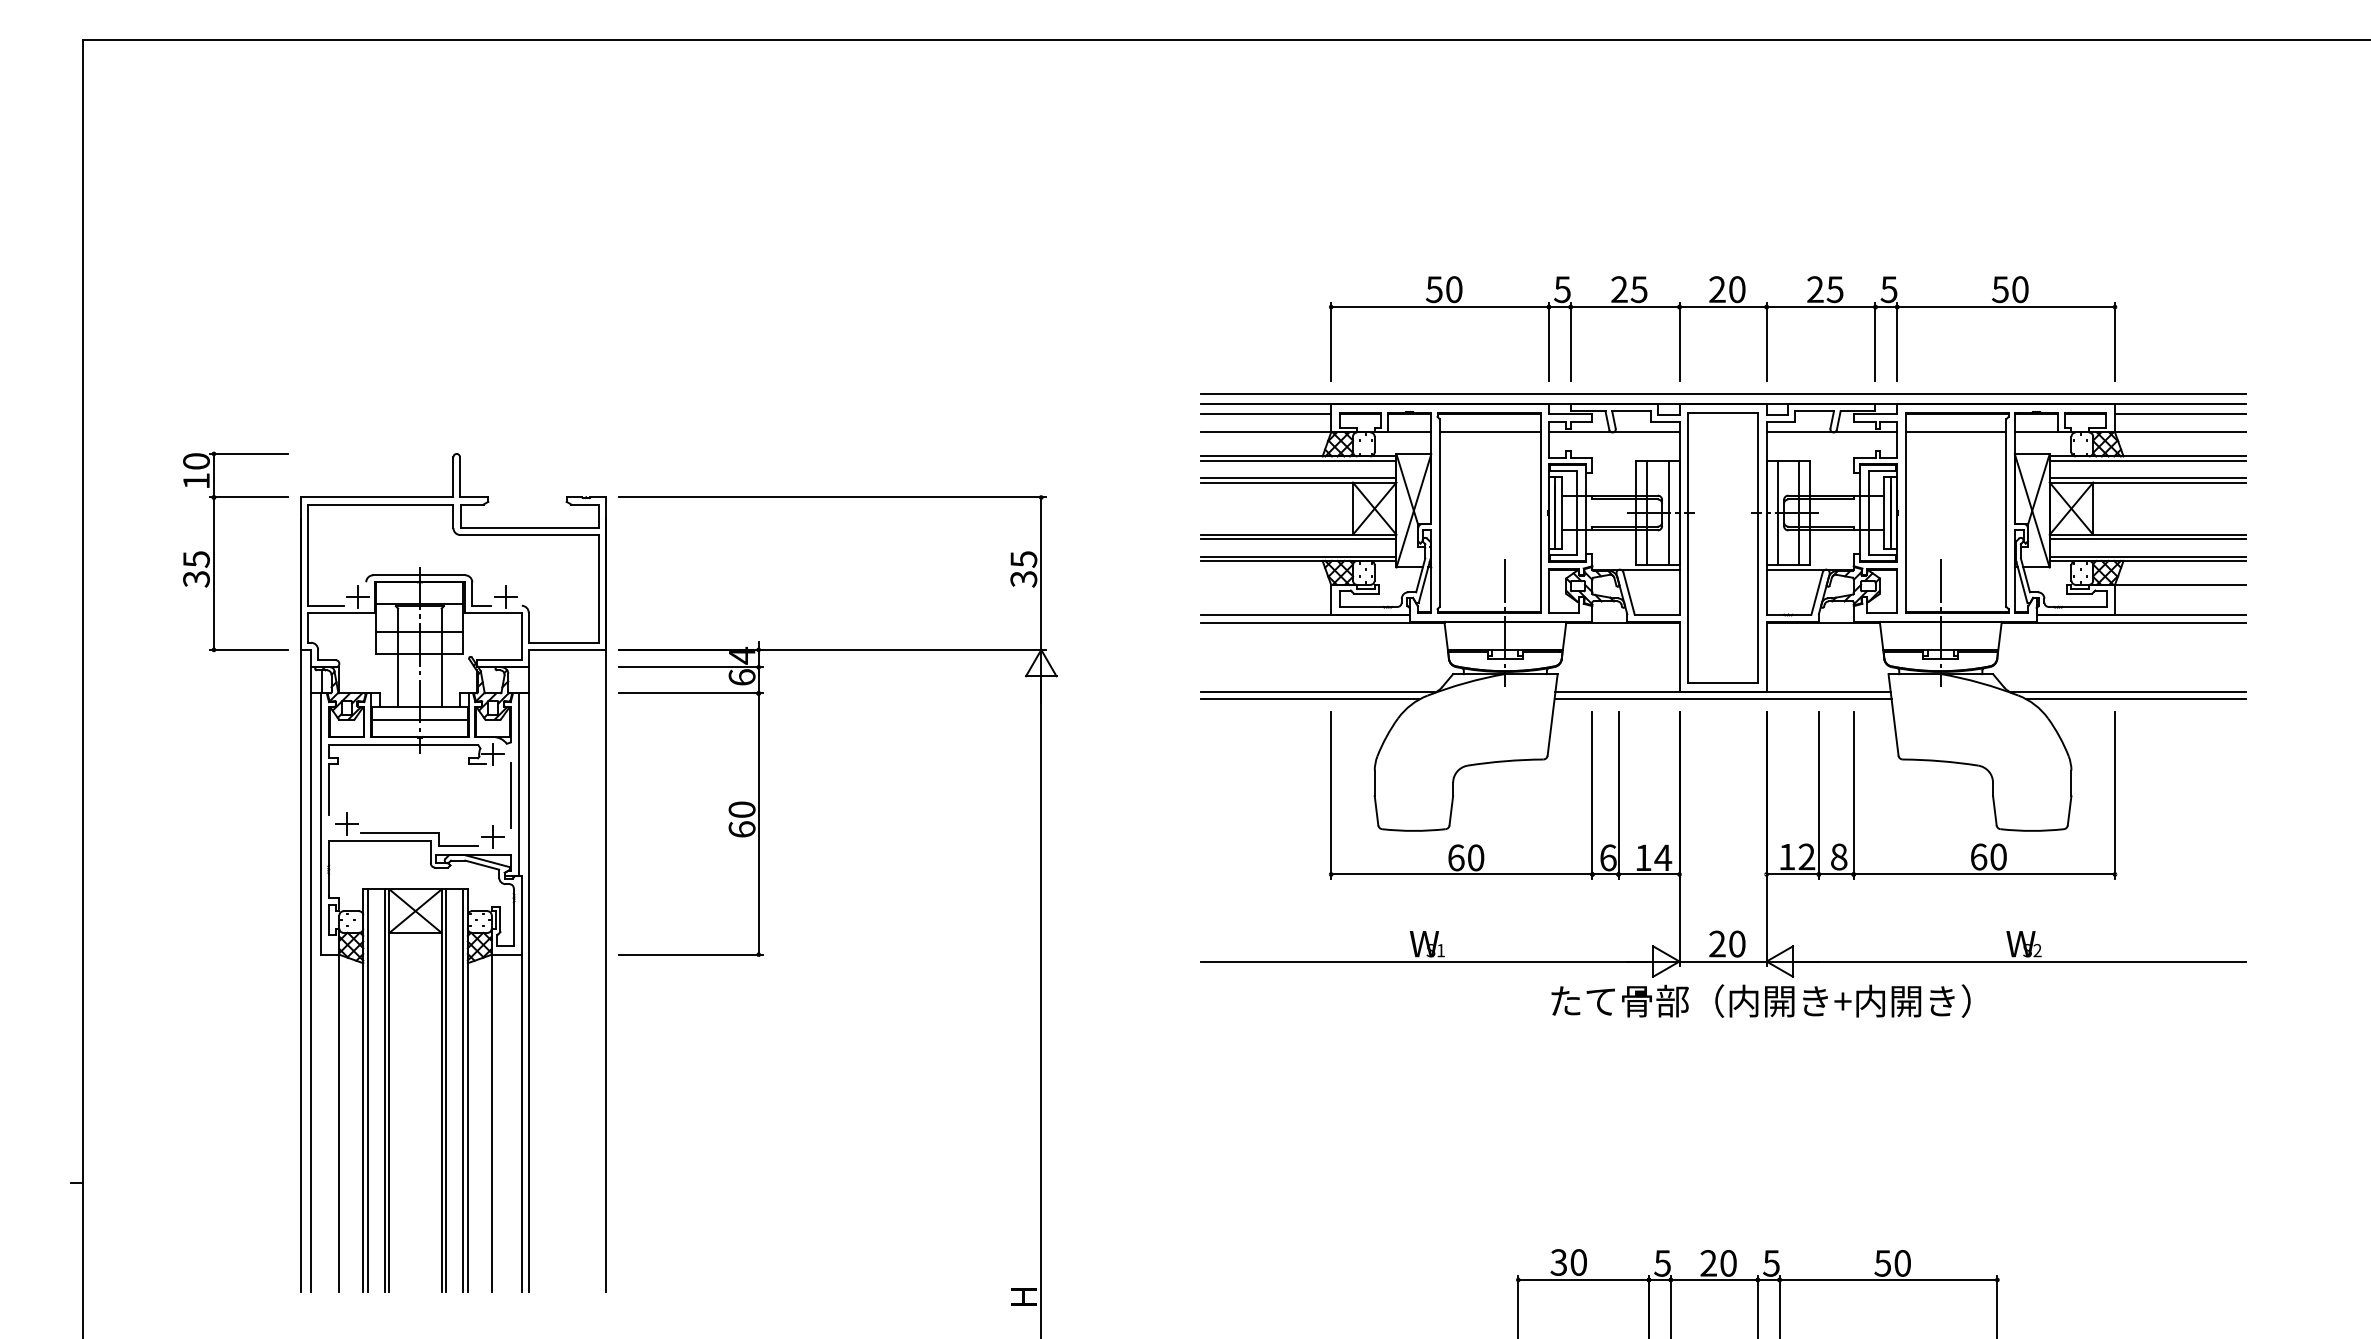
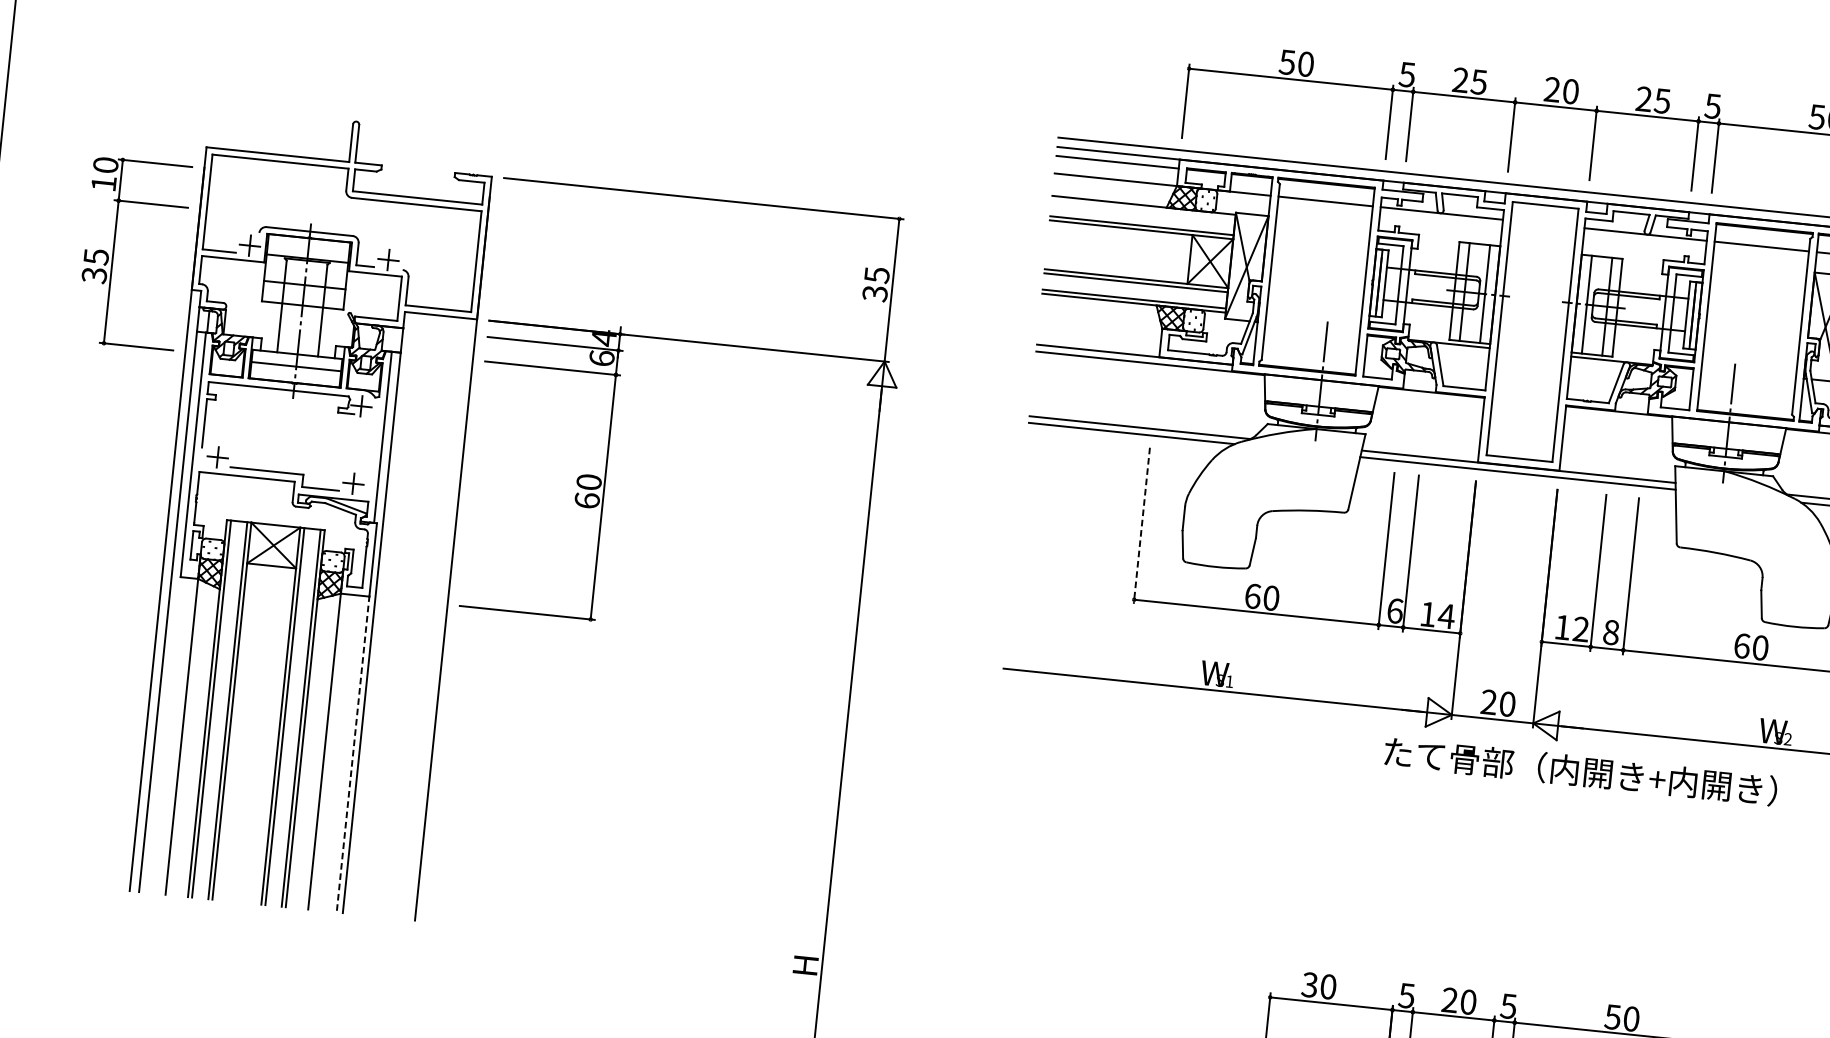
line: (1298, 460) -> (1143, 209), removed
part: (214, 551) -> (113, 251), moved
line: (510, 795) -> (373, 446), removed
line: (1331, 795) -> (1142, 525), solid -> dashed
text: (1760, 1000) -> (1580, 770), moved
line: (522, 1123) -> (353, 754), solid -> dashed

